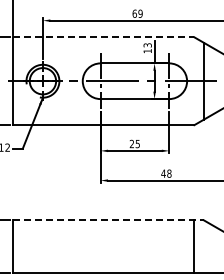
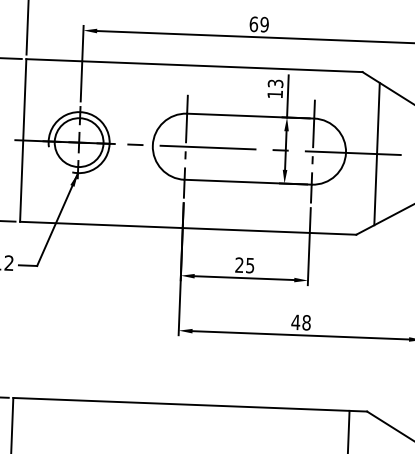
line: (103, 37) -> (194, 65), dashed -> solid
line: (108, 220) -> (190, 405), dashed -> solid

